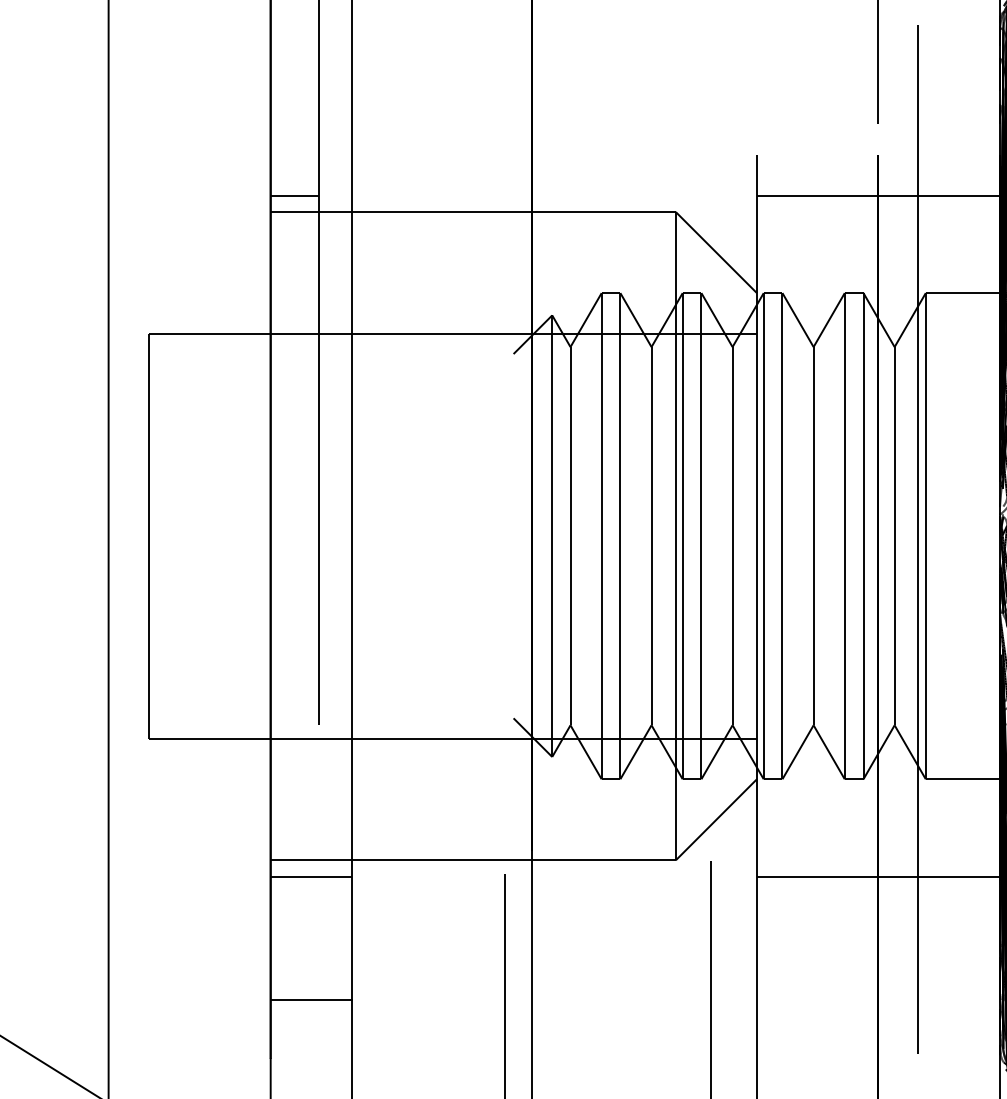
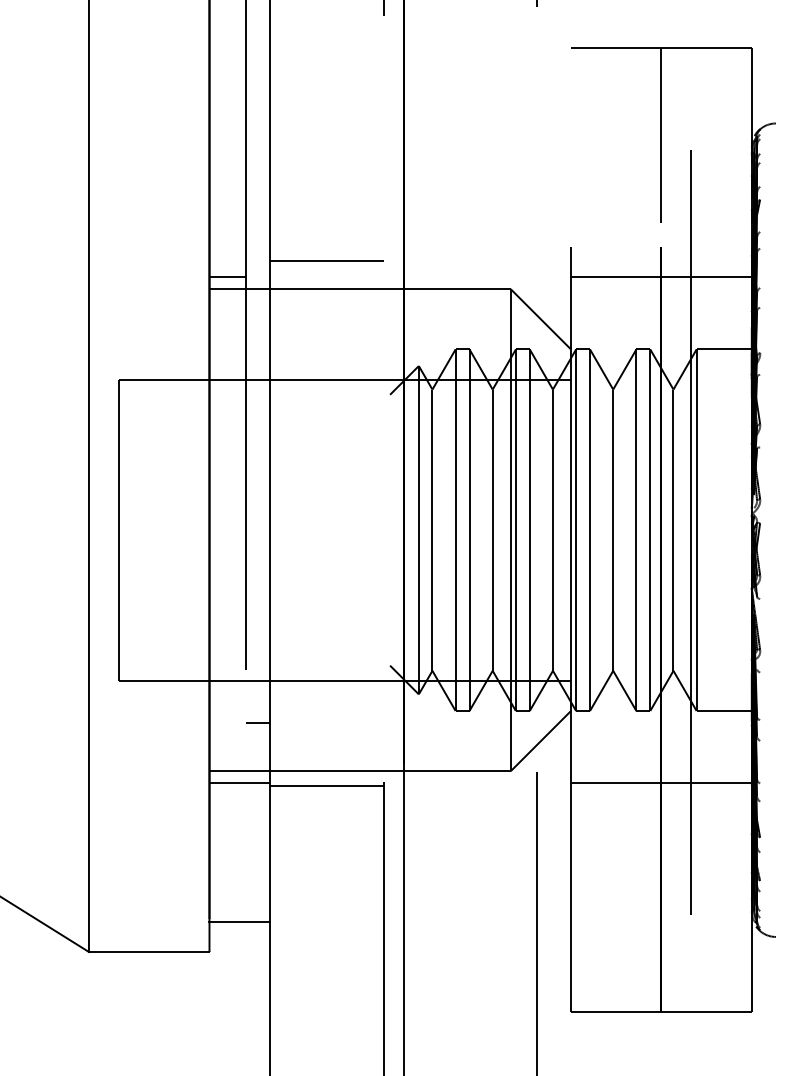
line: (428, 174) -> (326, 261), added
line: (335, 794) -> (257, 722), added
line: (428, 880) -> (326, 786), added
line: (311, 999) -> (239, 921), moved

